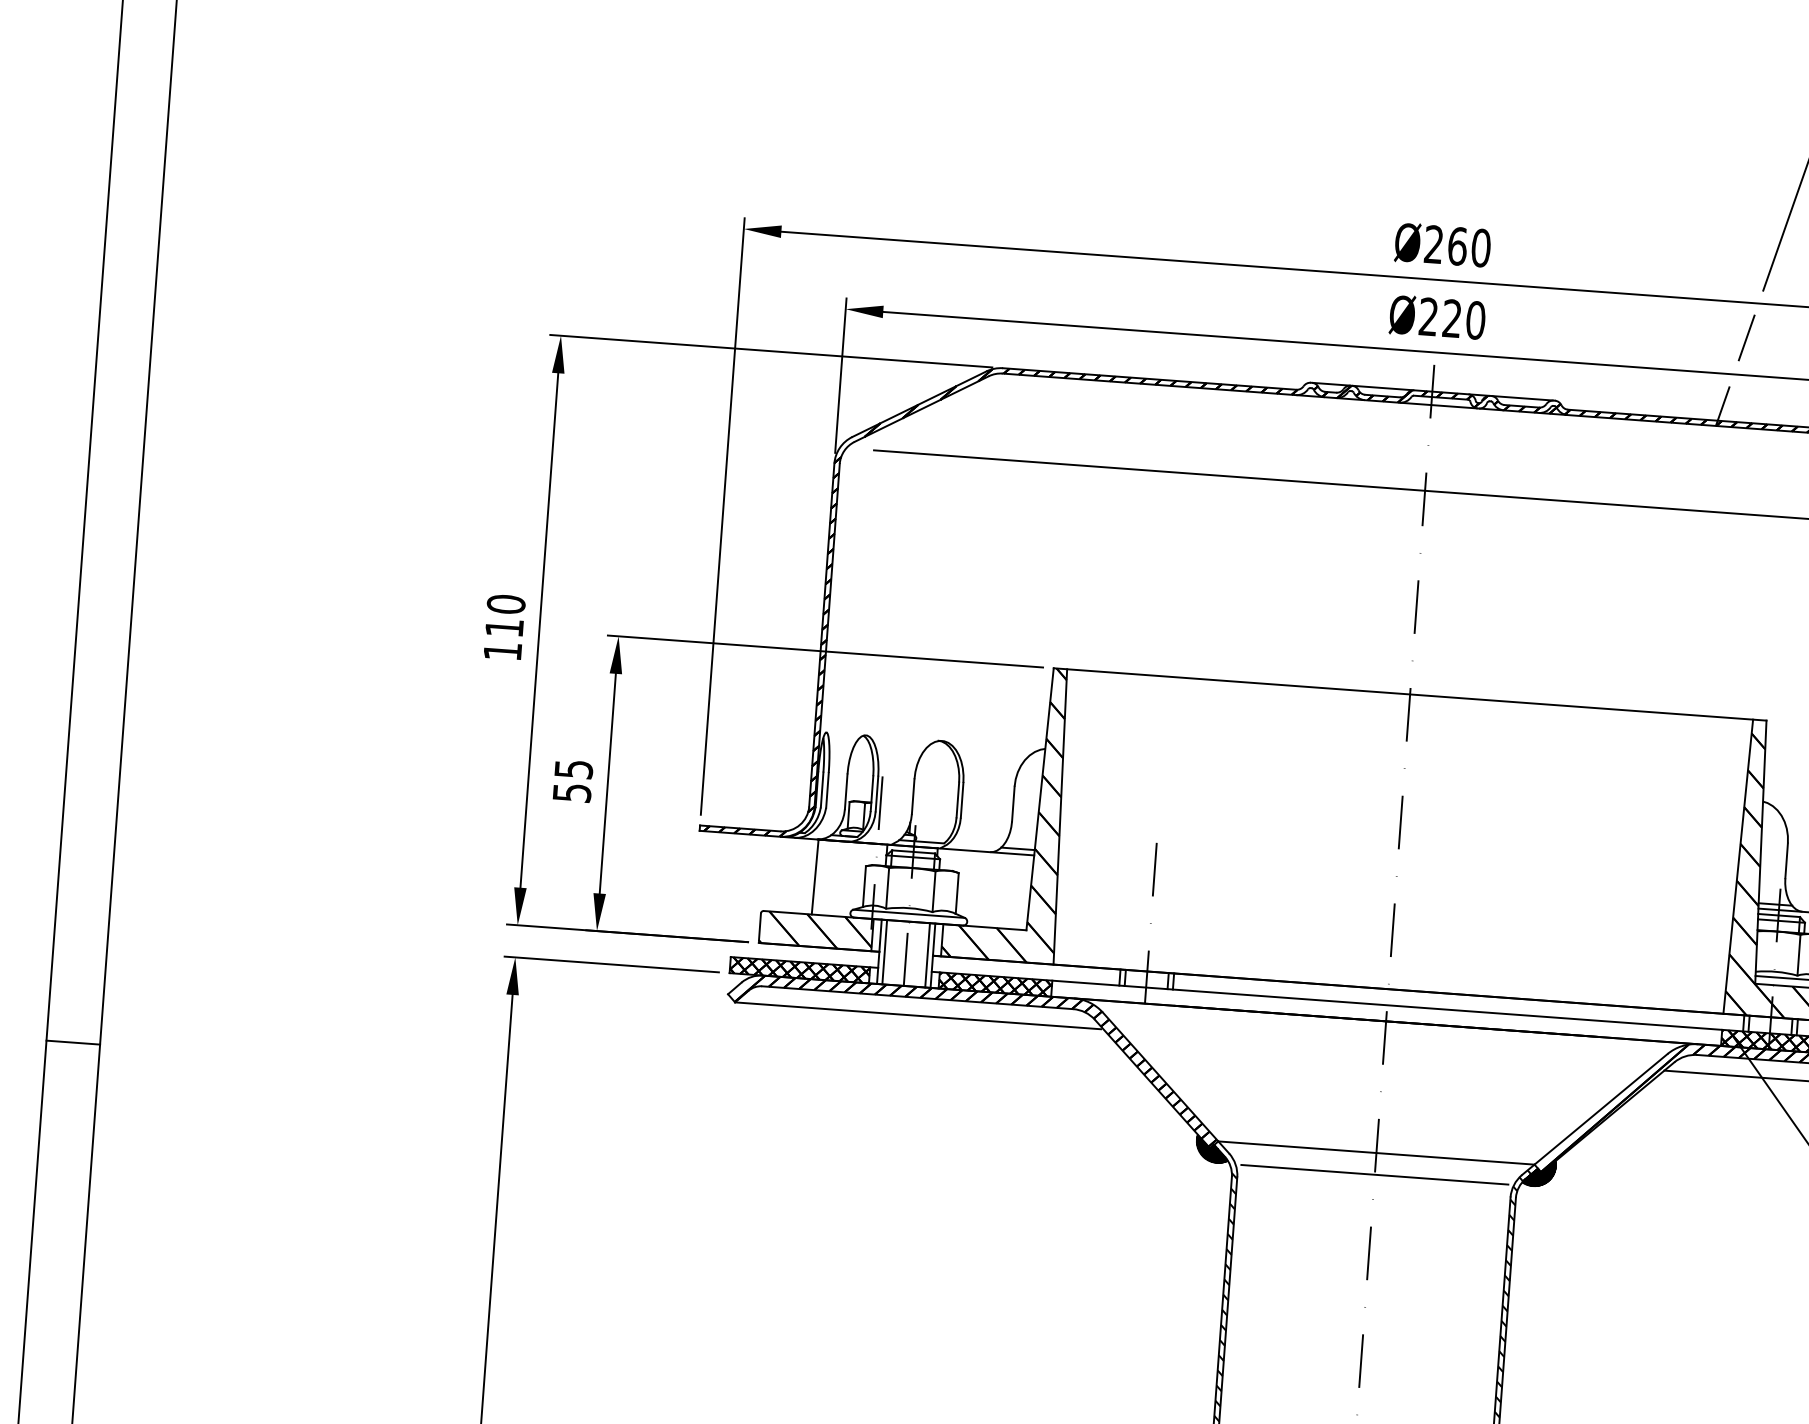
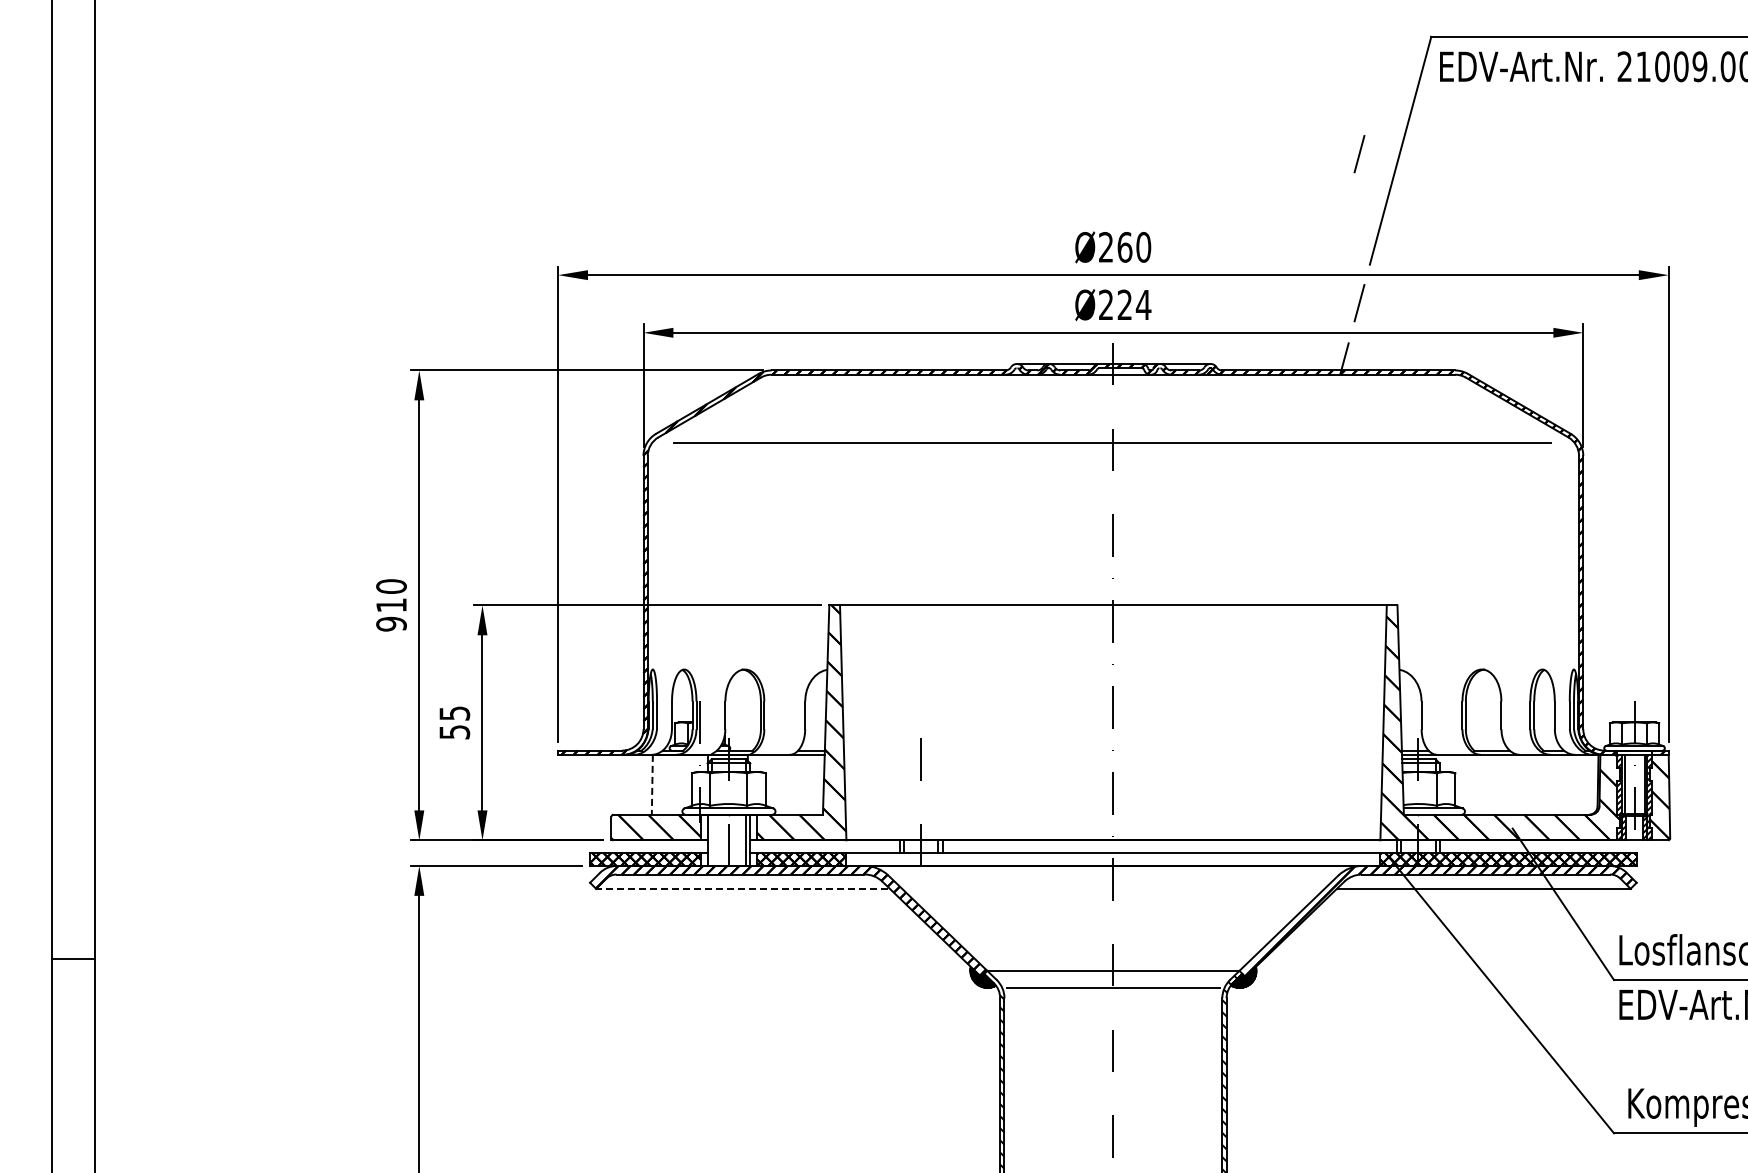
line: (1760, 151) -> (1359, 154), added
text: (1475, 319) -> (1143, 304), Ø220 -> Ø224
text: (502, 650) -> (391, 623), 110 -> 910
line: (815, 876) -> (652, 784), solid -> dashed
line: (884, 951) -> (711, 839), removed
line: (917, 1015) -> (741, 888), solid -> dashed

